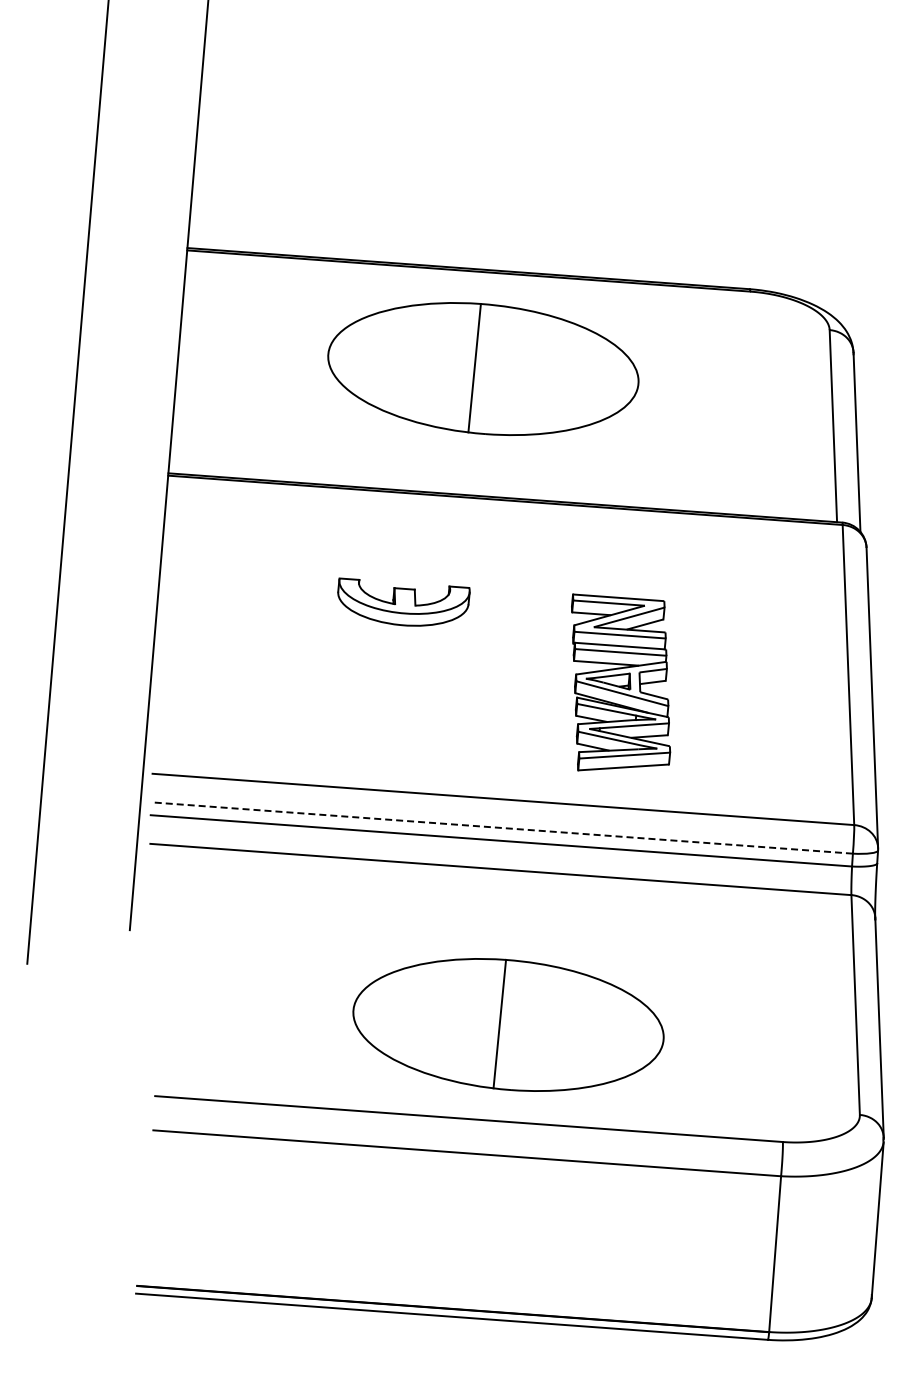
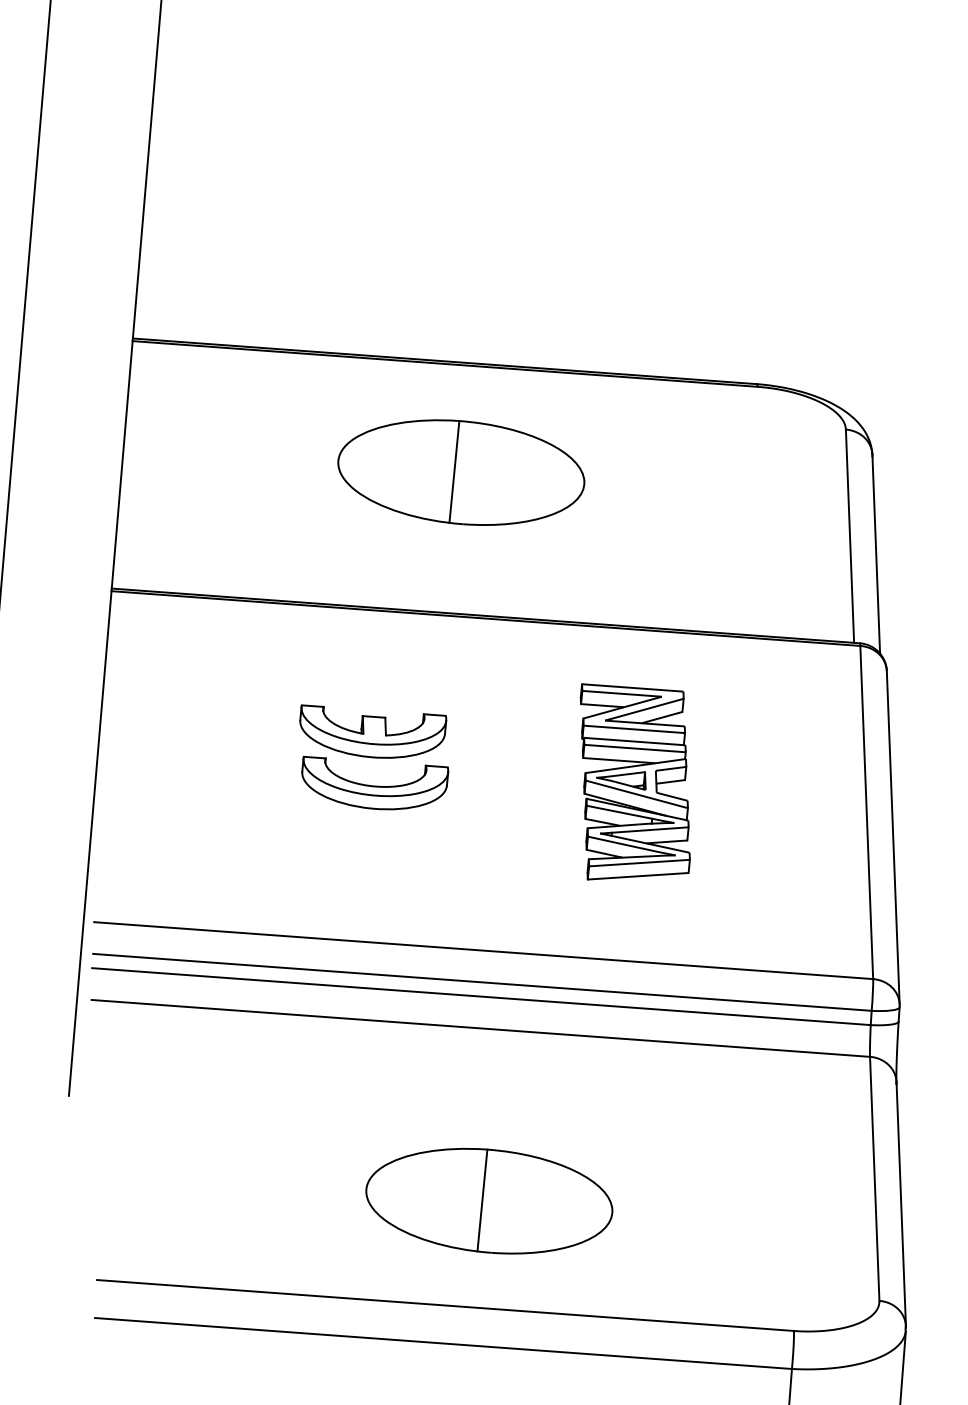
part: (482, 368) -> (460, 472), size x0.71
part: (405, 648) -> (374, 783), added
part: (621, 682) -> (635, 781), moved
line: (502, 828) -> (482, 982), dashed -> solid
part: (508, 1025) -> (489, 1201), size x0.71

